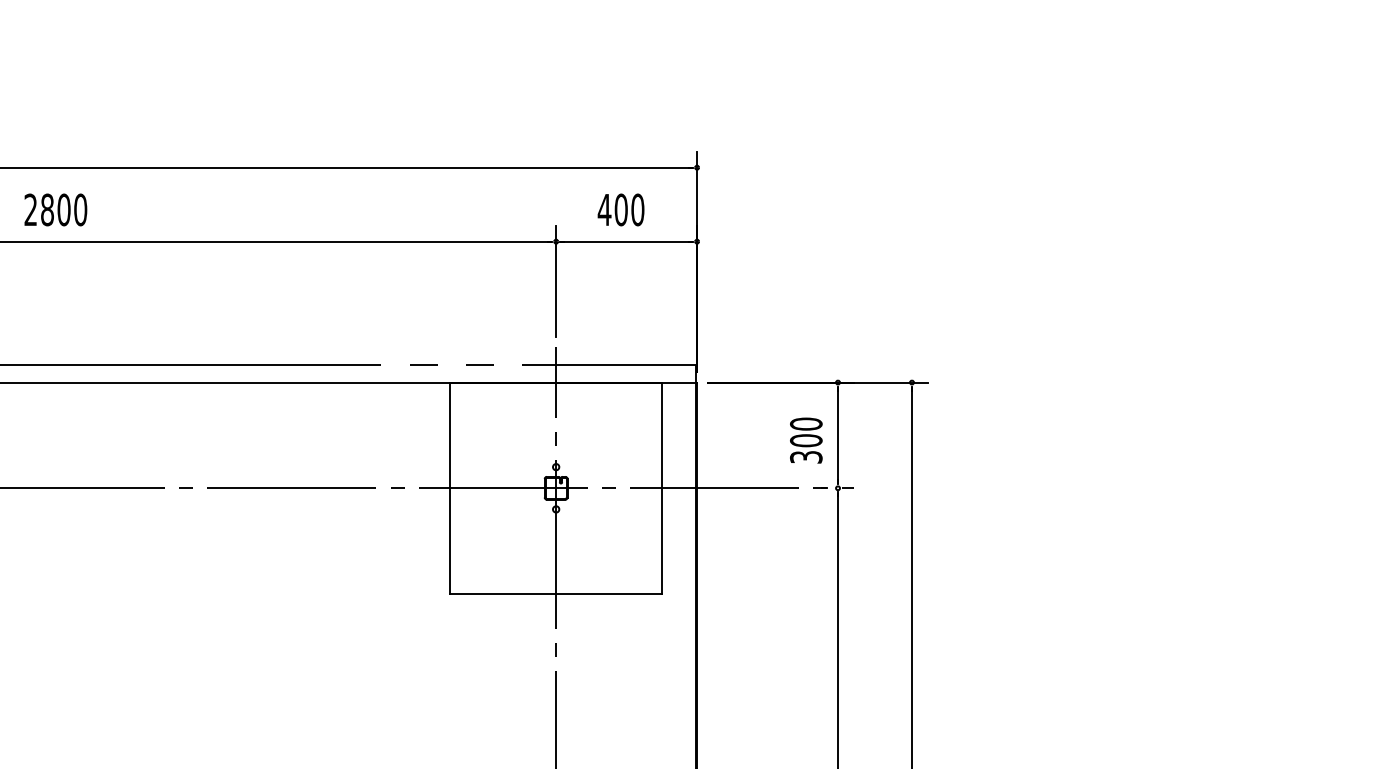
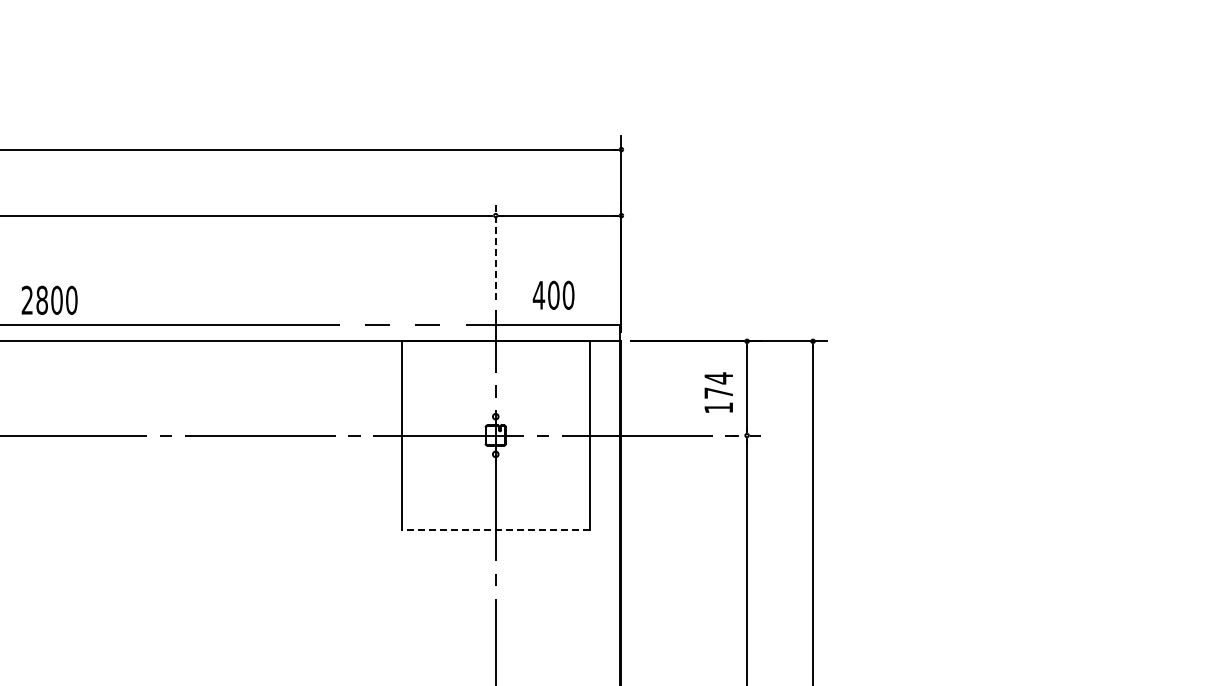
text: (55, 208) -> (49, 299), moved
text: (620, 208) -> (553, 294), moved
line: (555, 280) -> (495, 250), solid -> dashed
text: (805, 440) -> (718, 392), 300 -> 174
line: (555, 593) -> (495, 529), solid -> dashed

